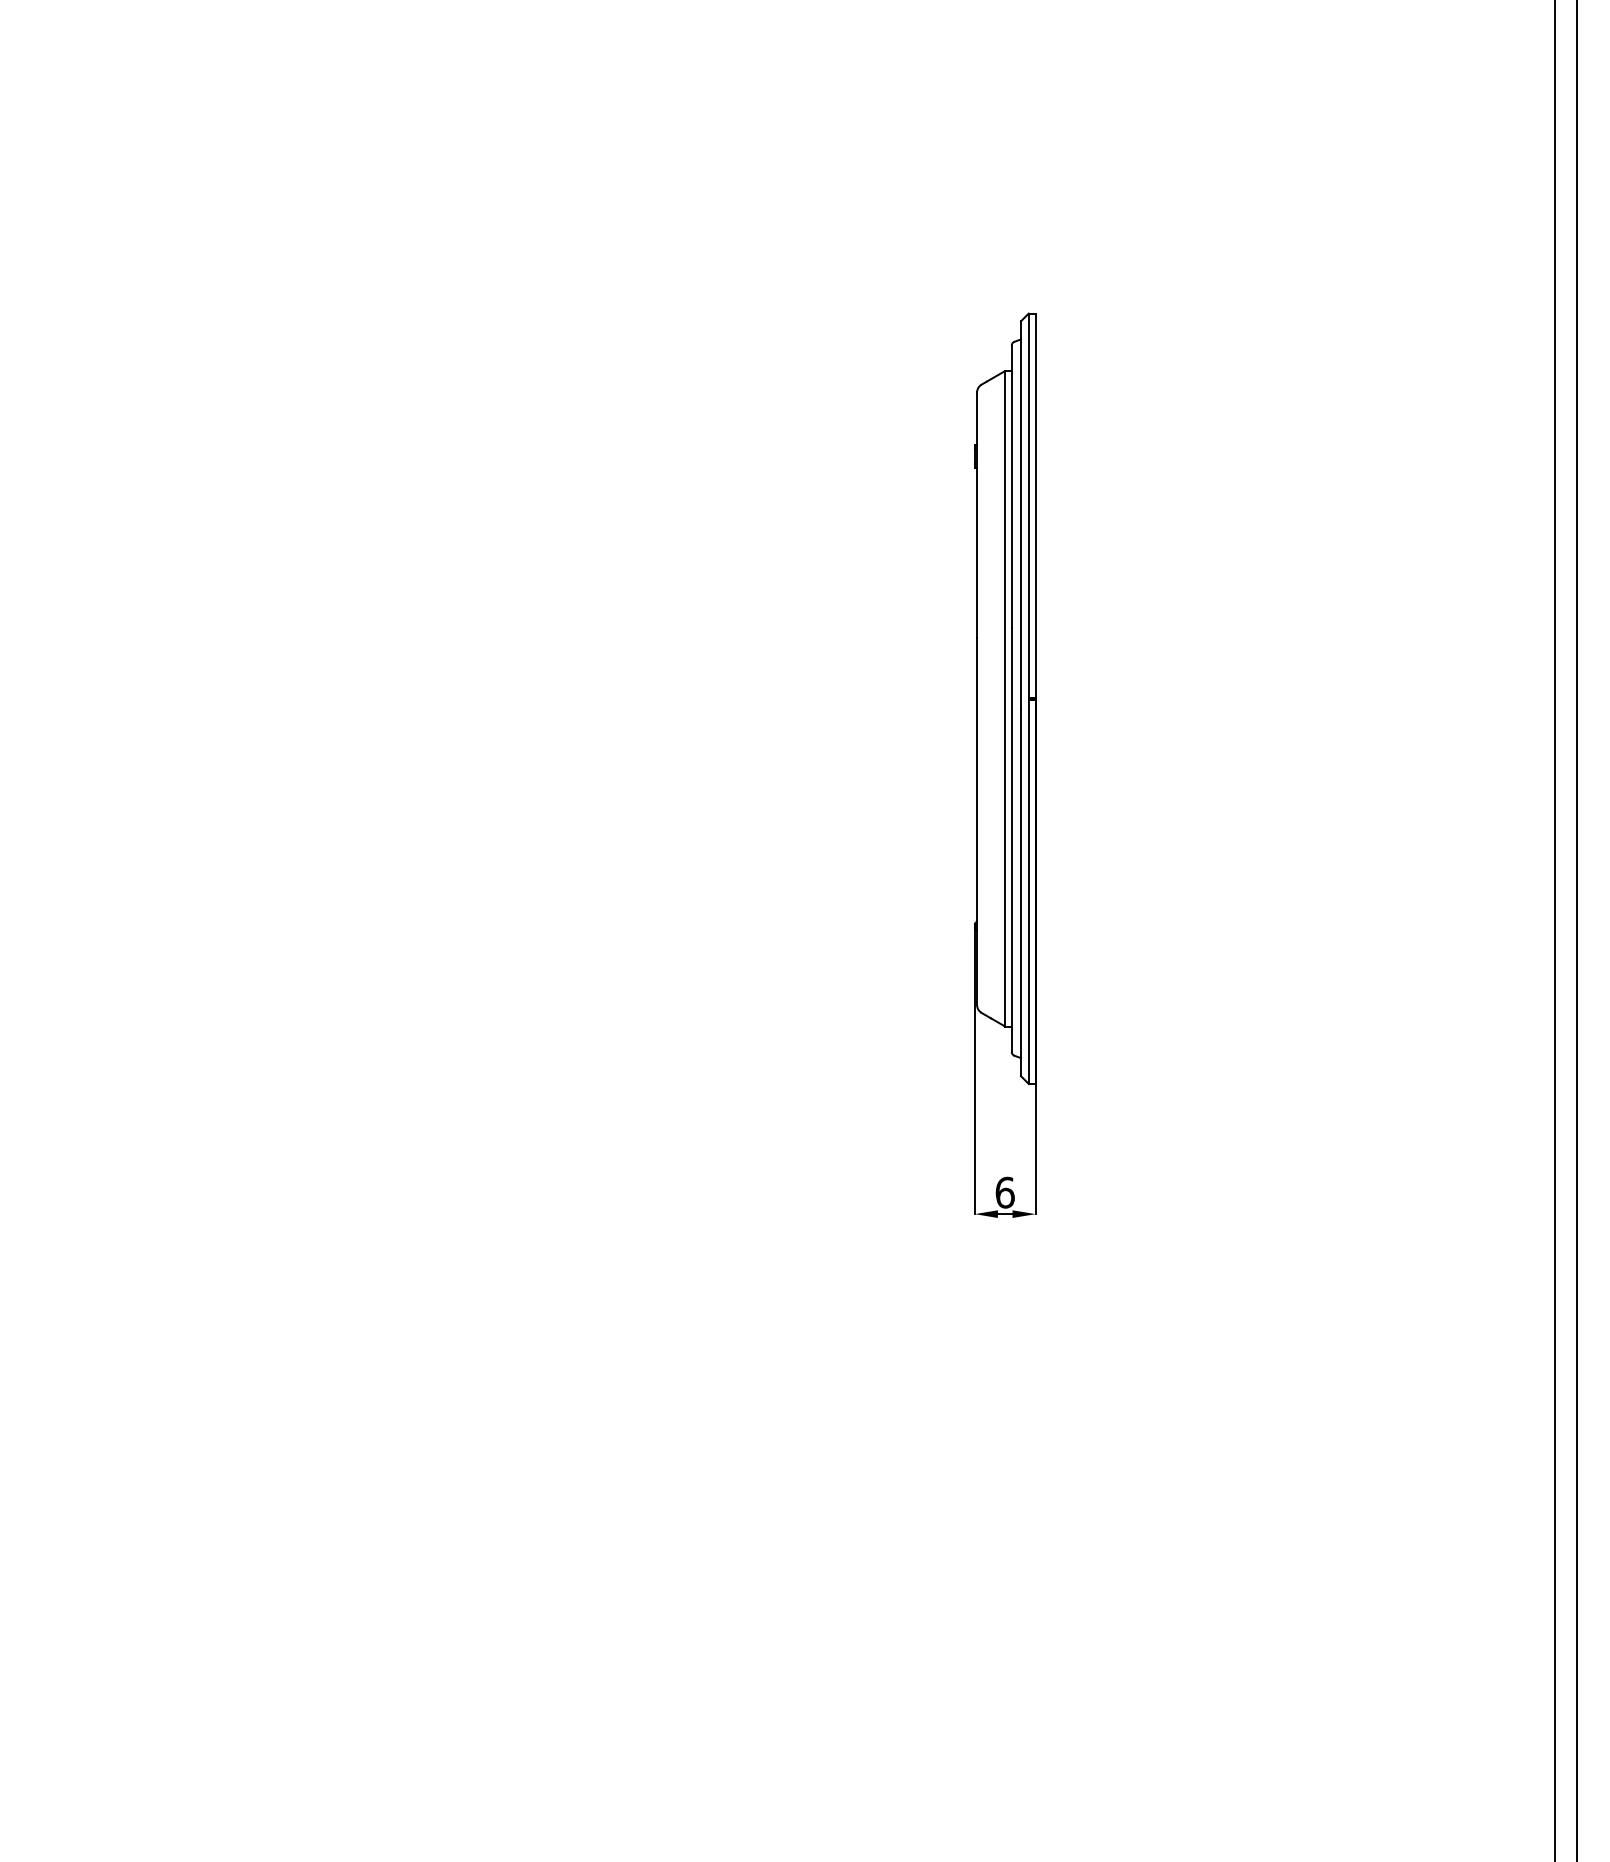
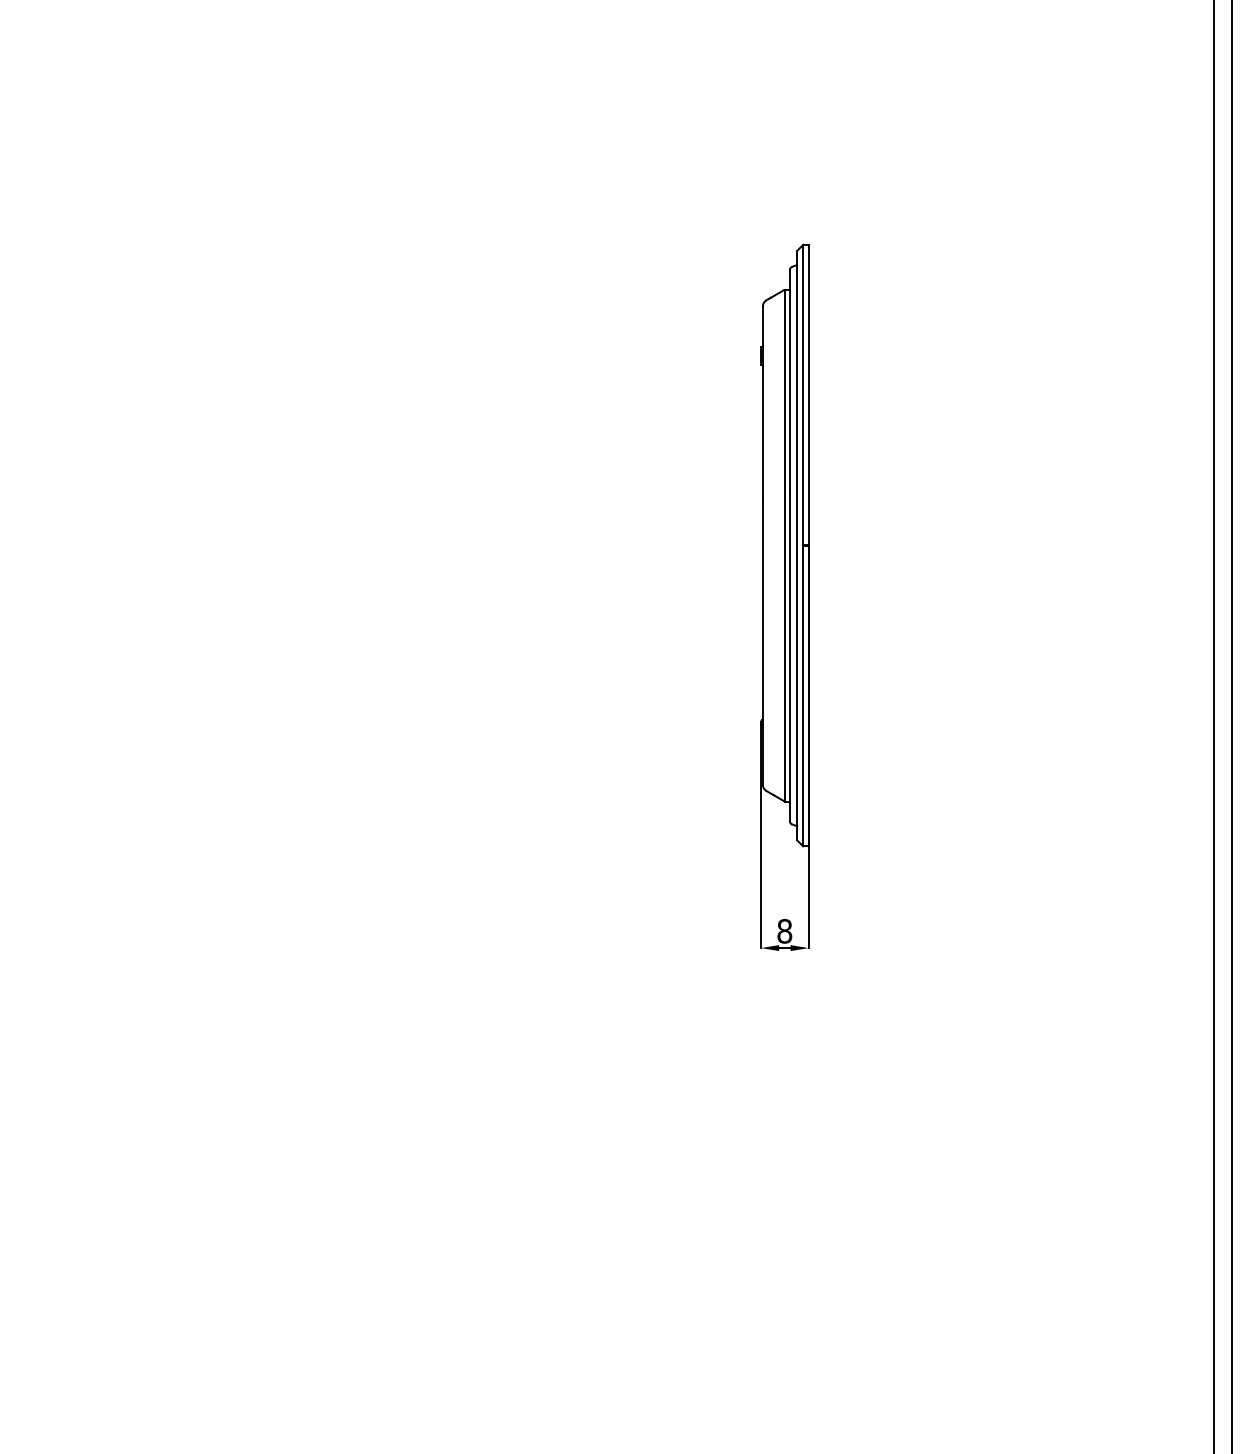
text: (1004, 1192) -> (784, 931), 6 -> 8

